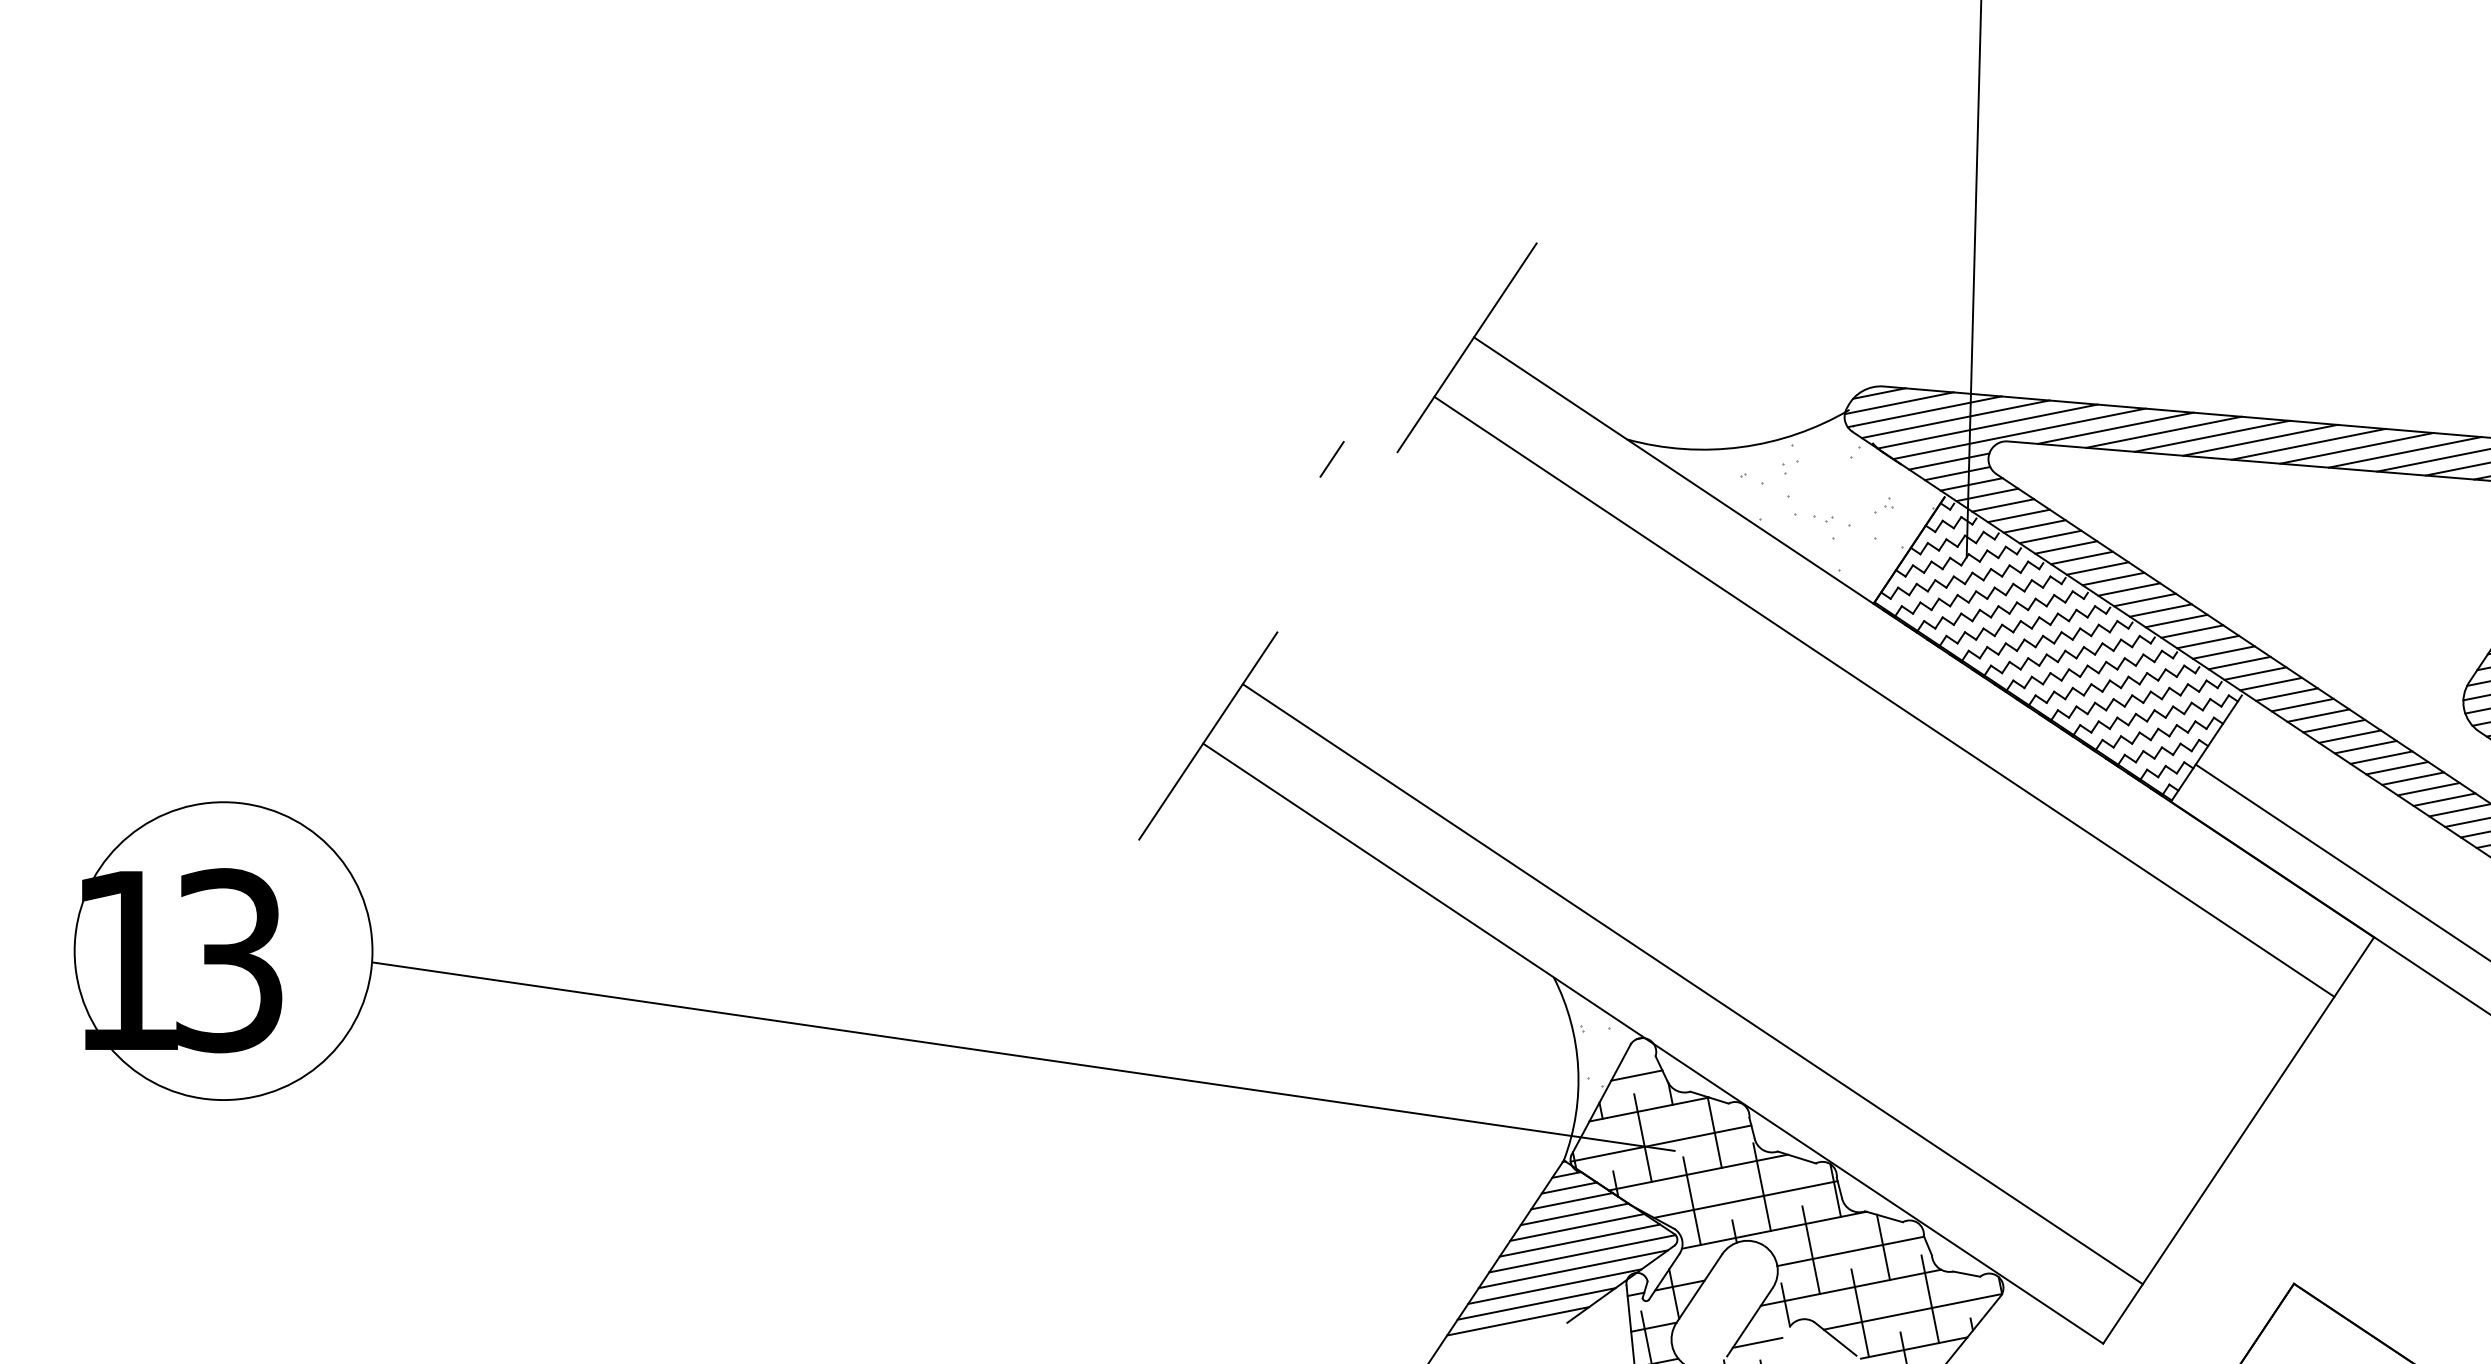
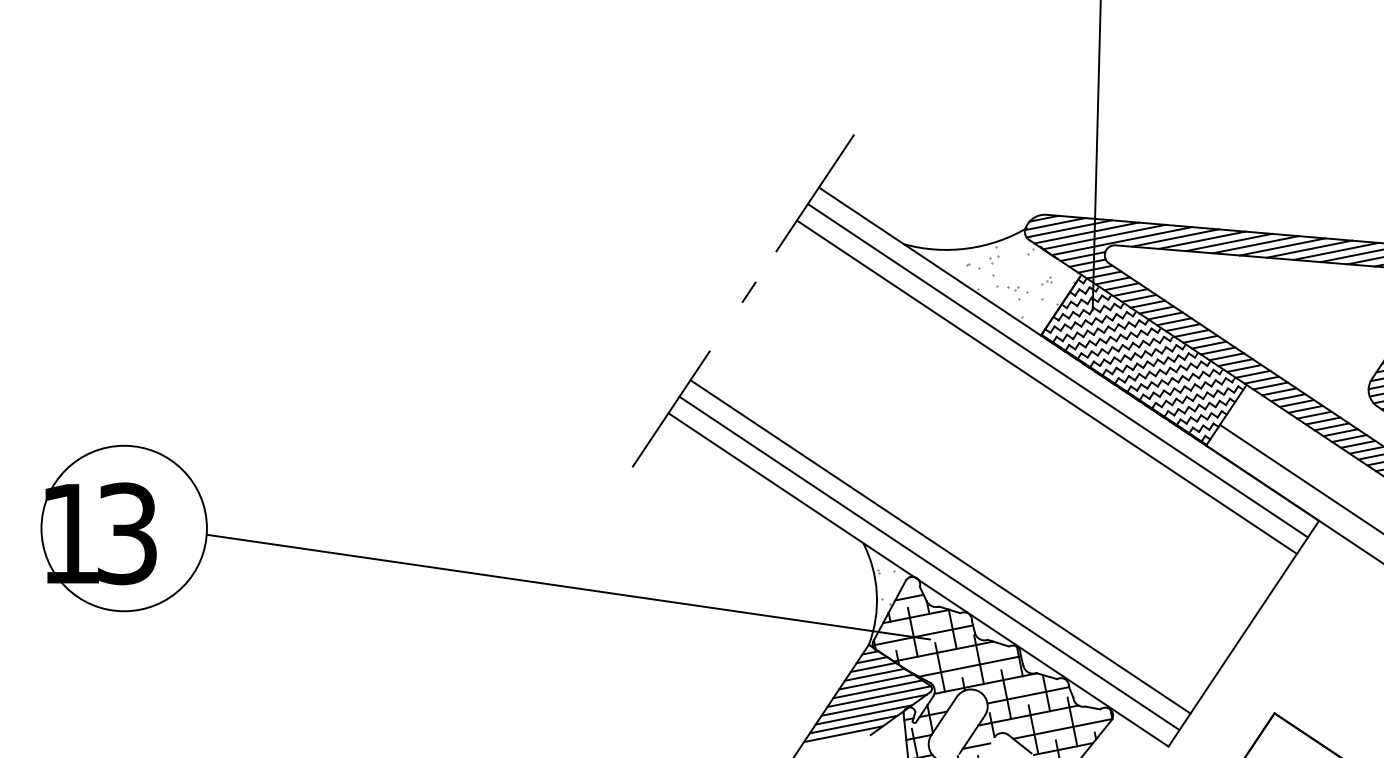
line: (1330, 457) -> (748, 291), moved
line: (1903, 666) -> (1057, 370), added
line: (1672, 1014) -> (929, 563), added

